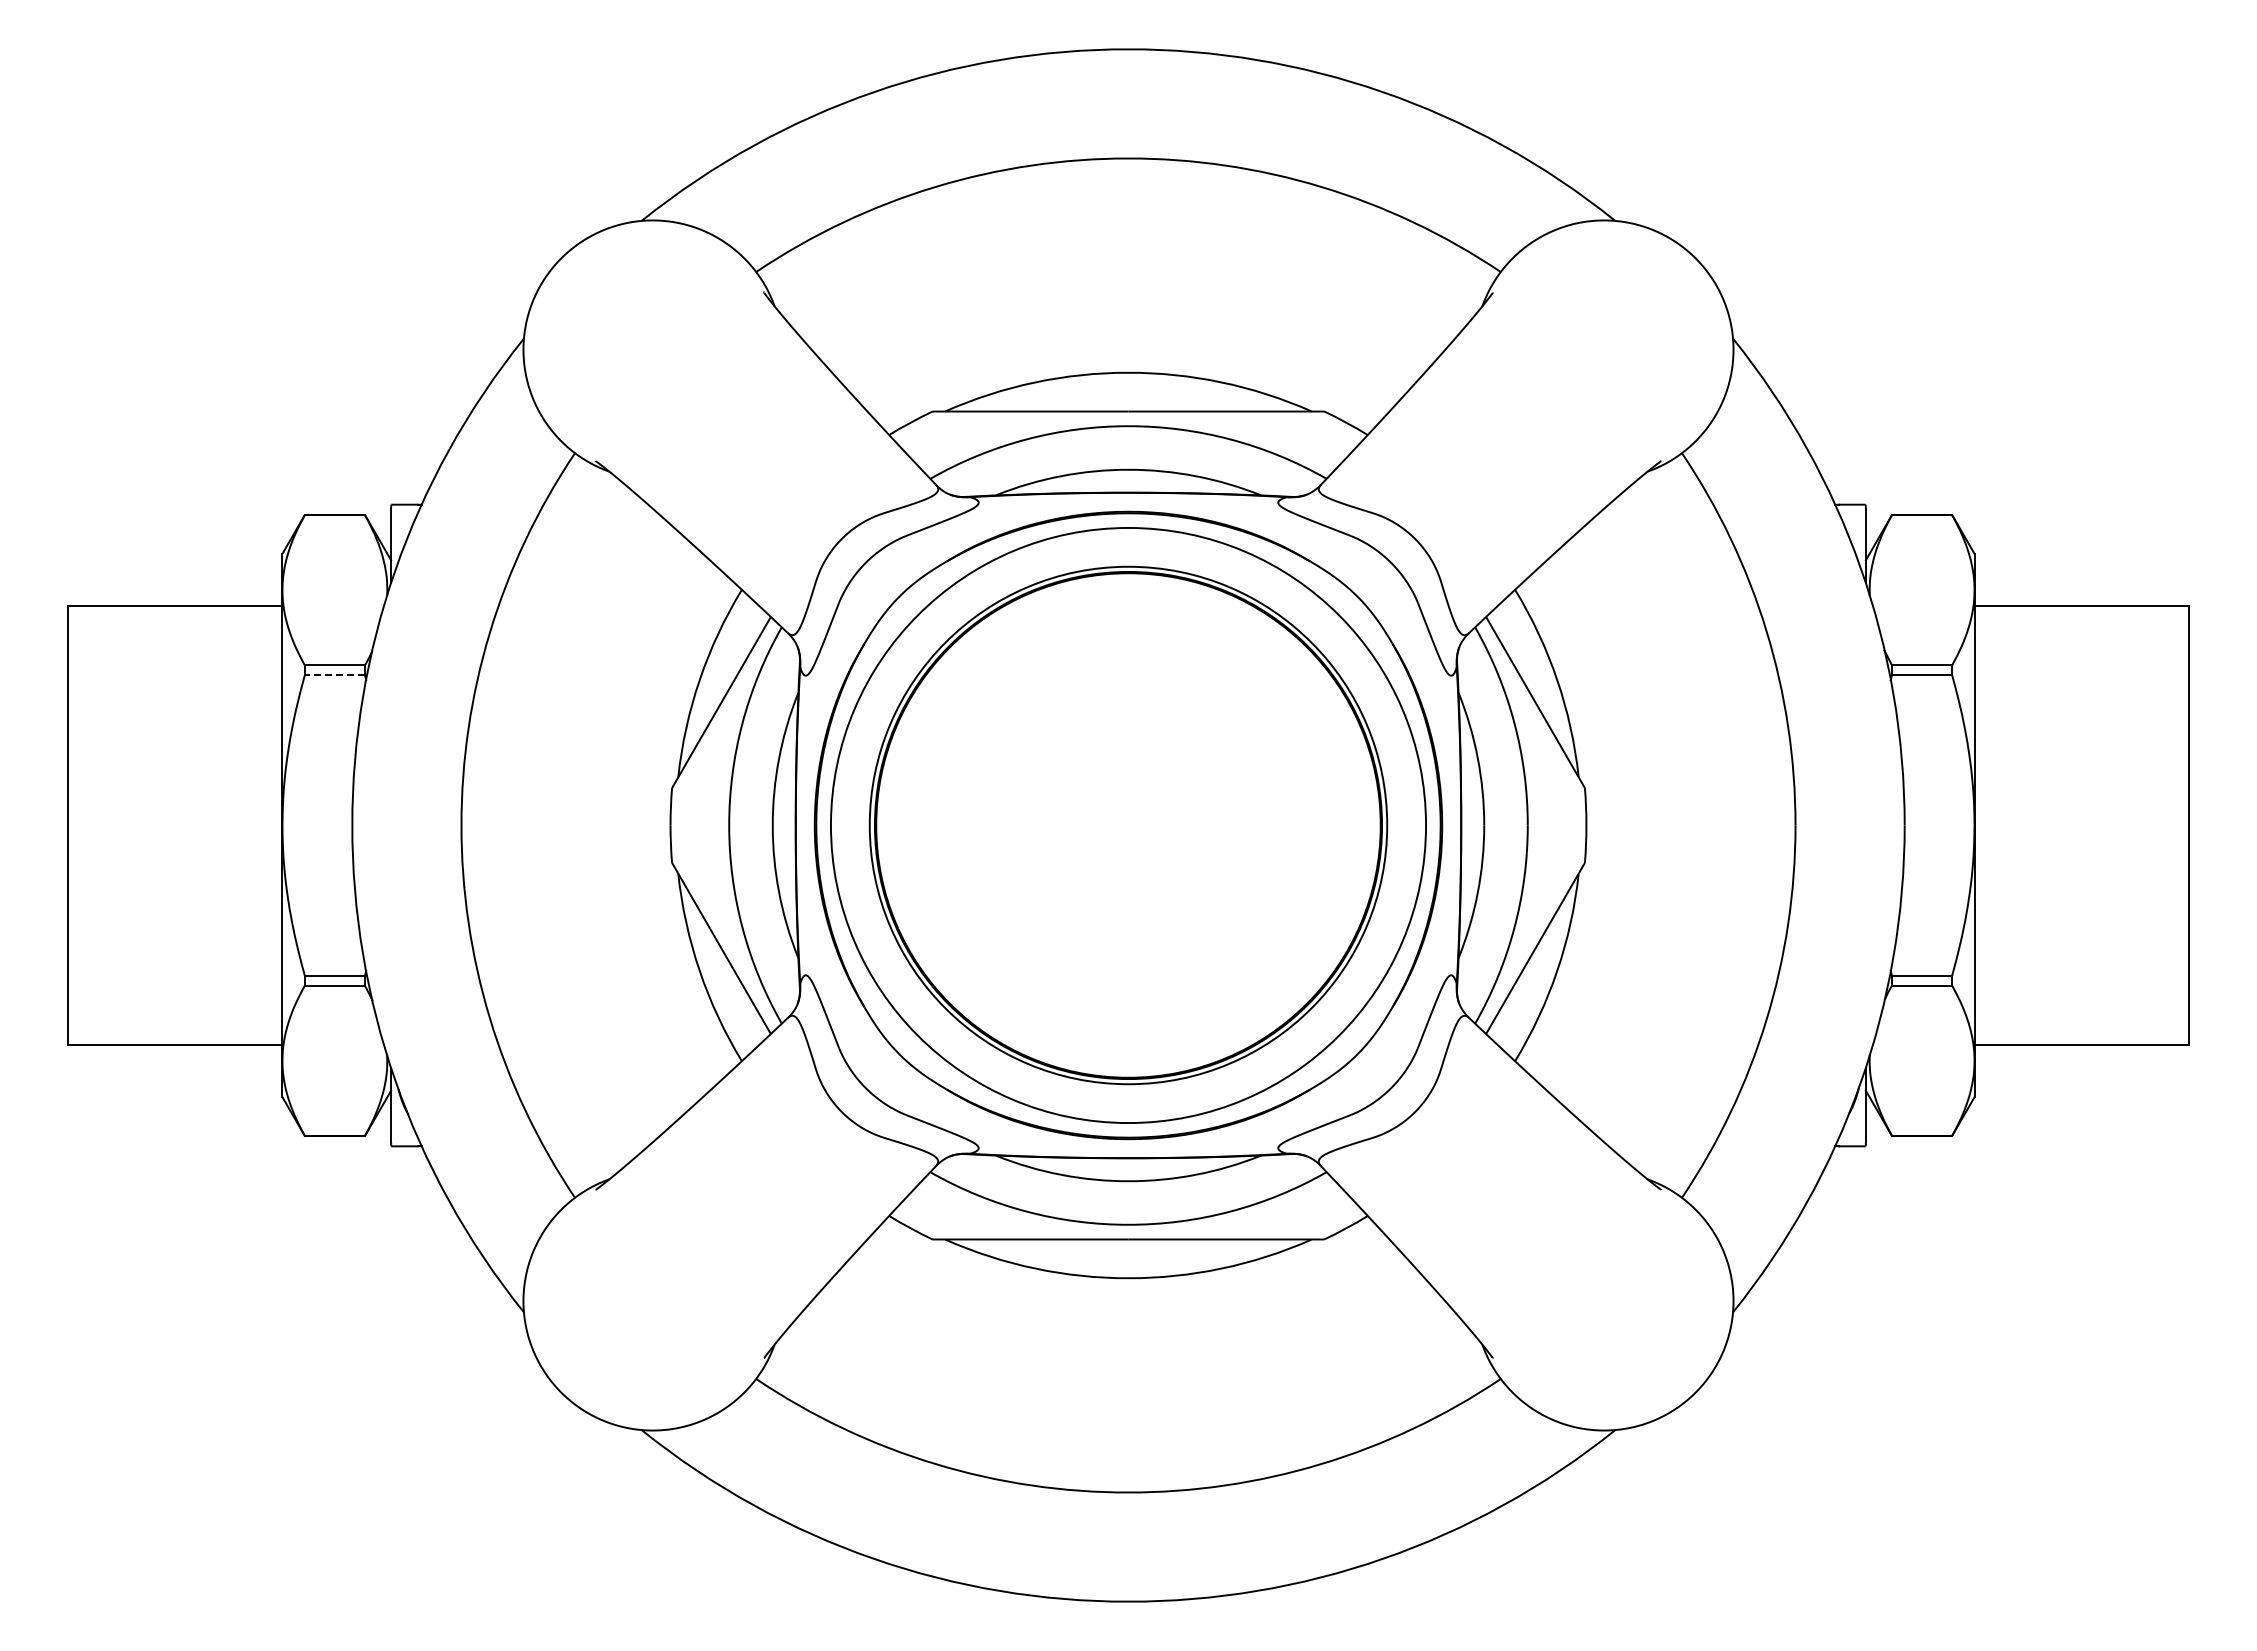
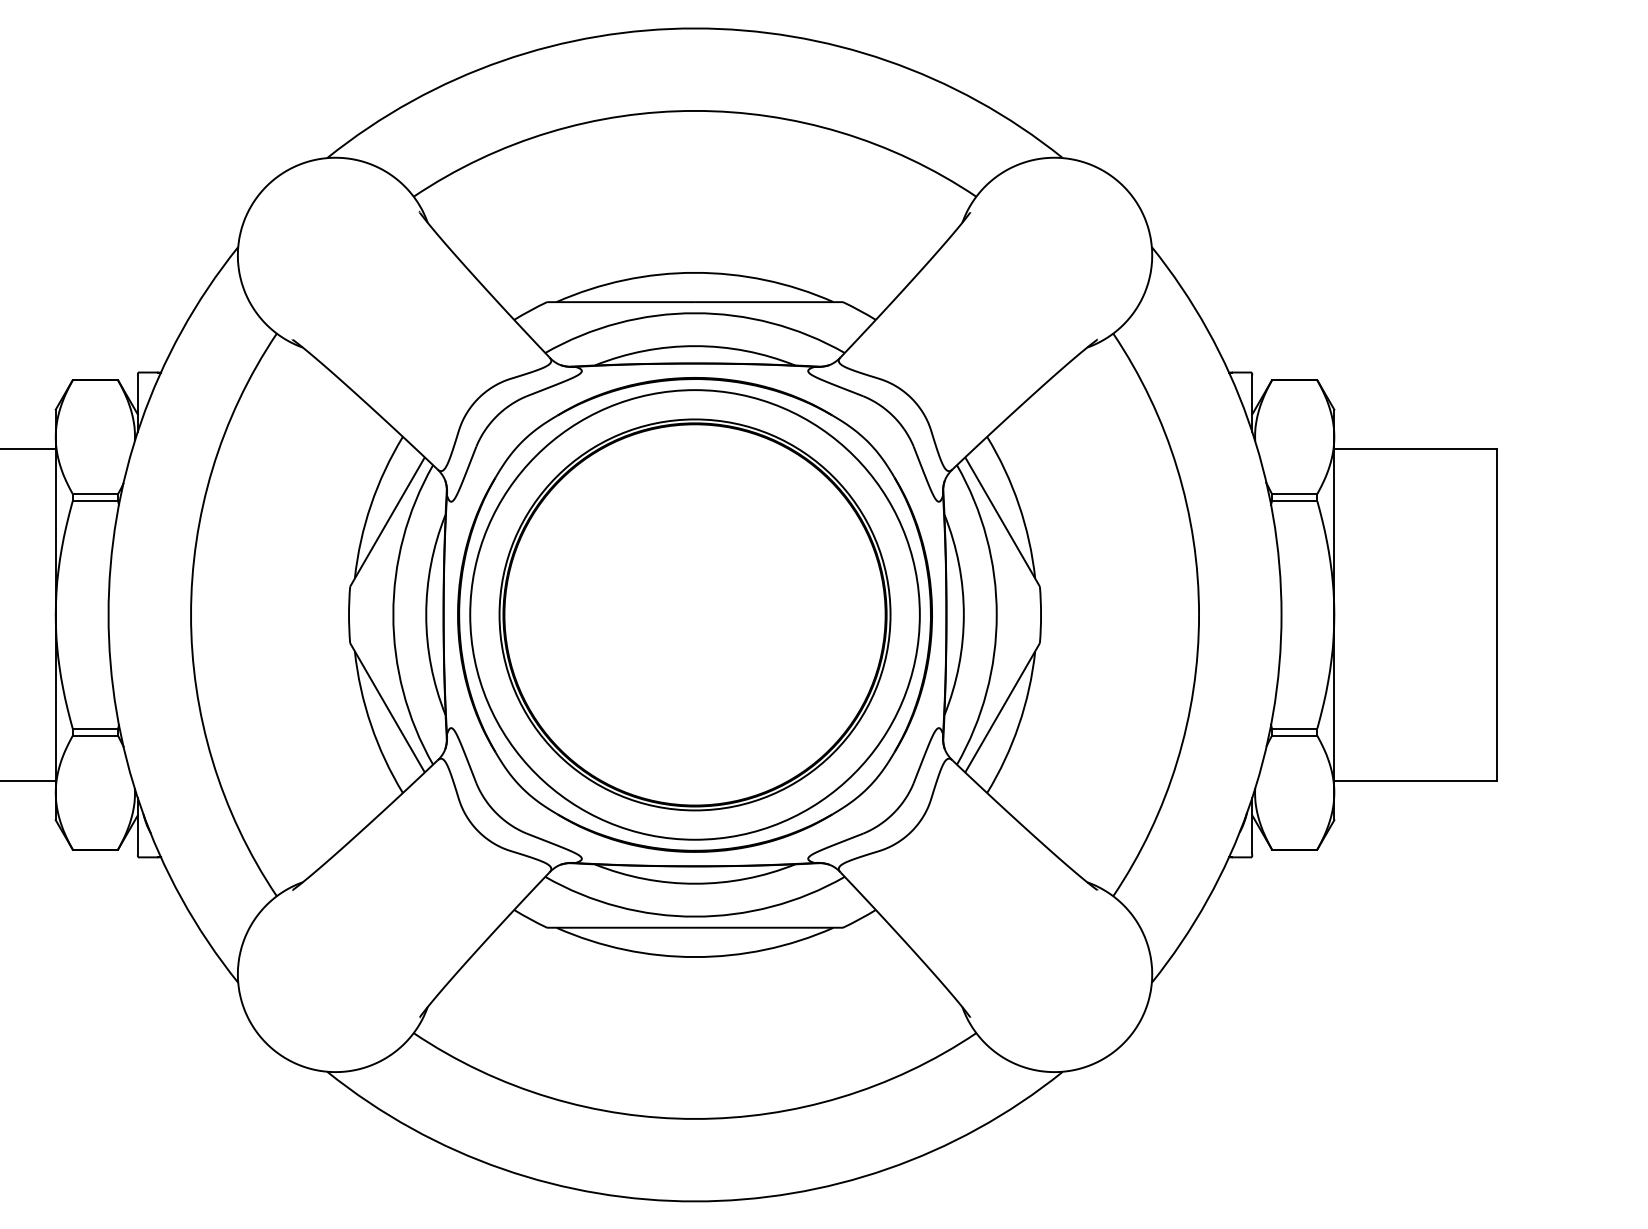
line: (334, 675) -> (95, 501), dashed -> solid

